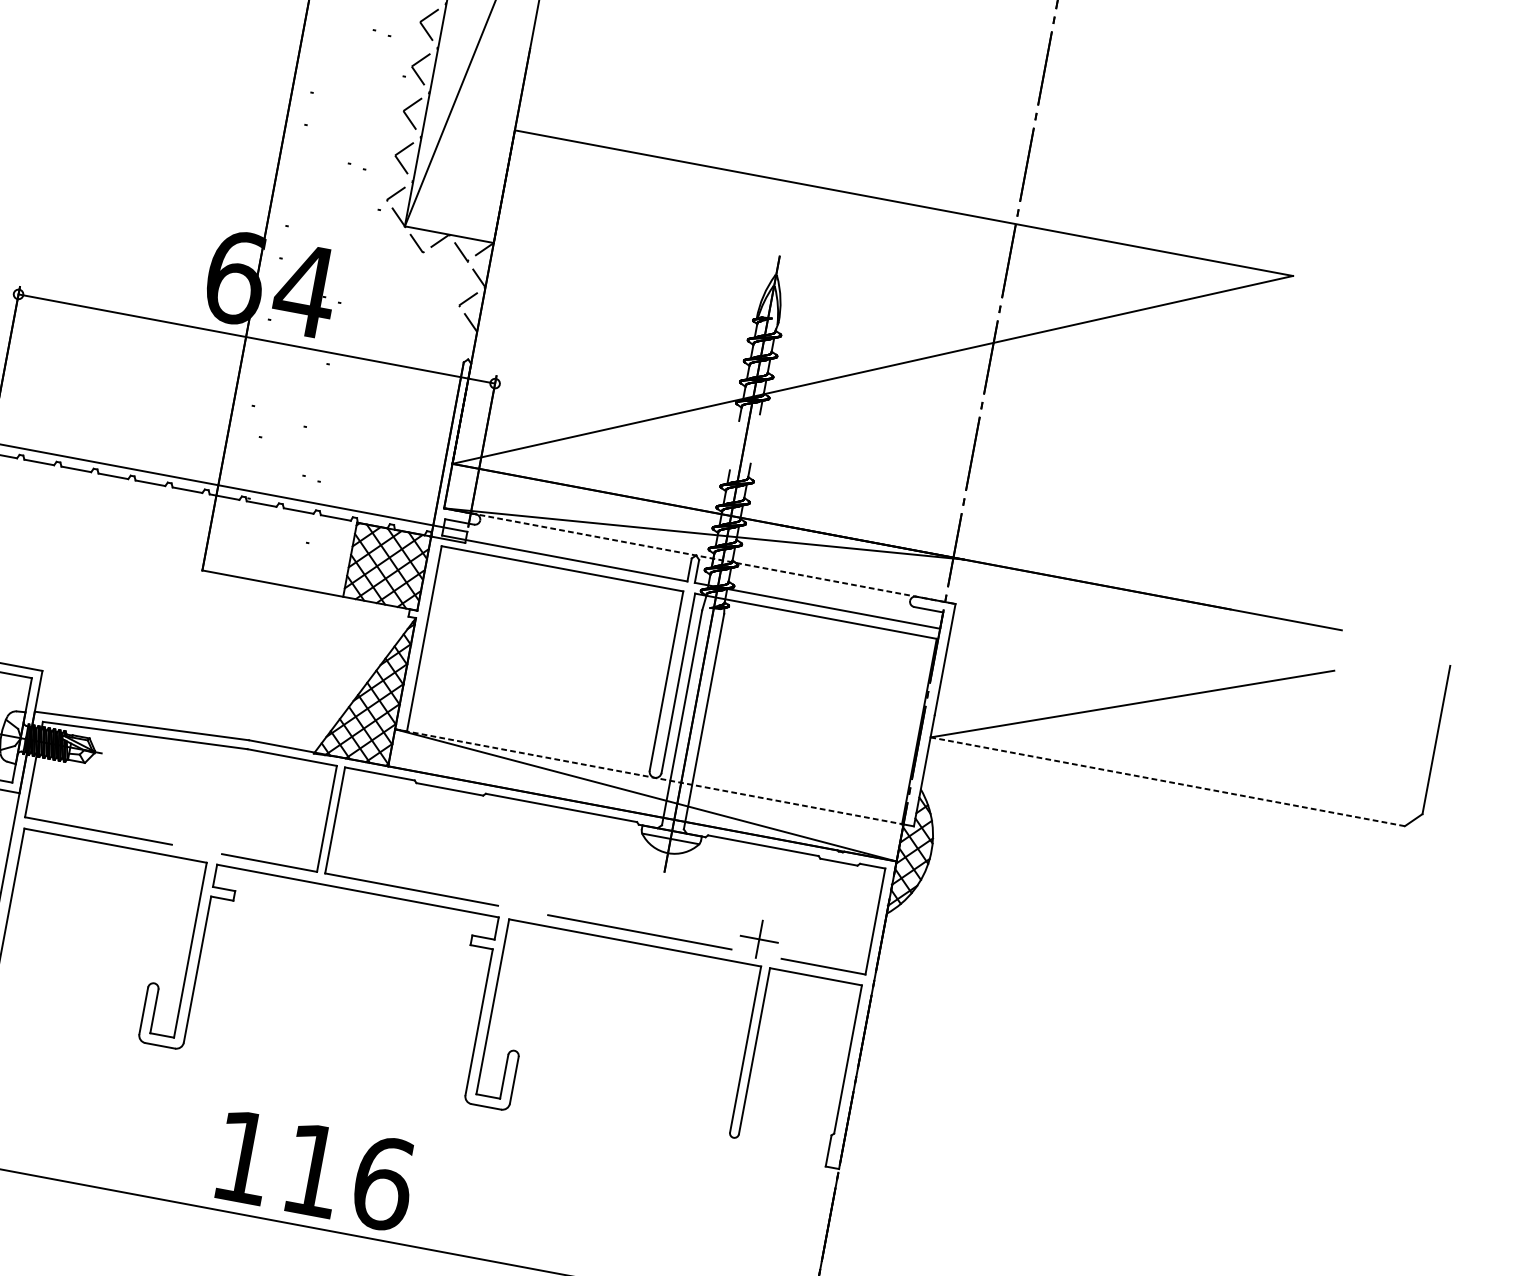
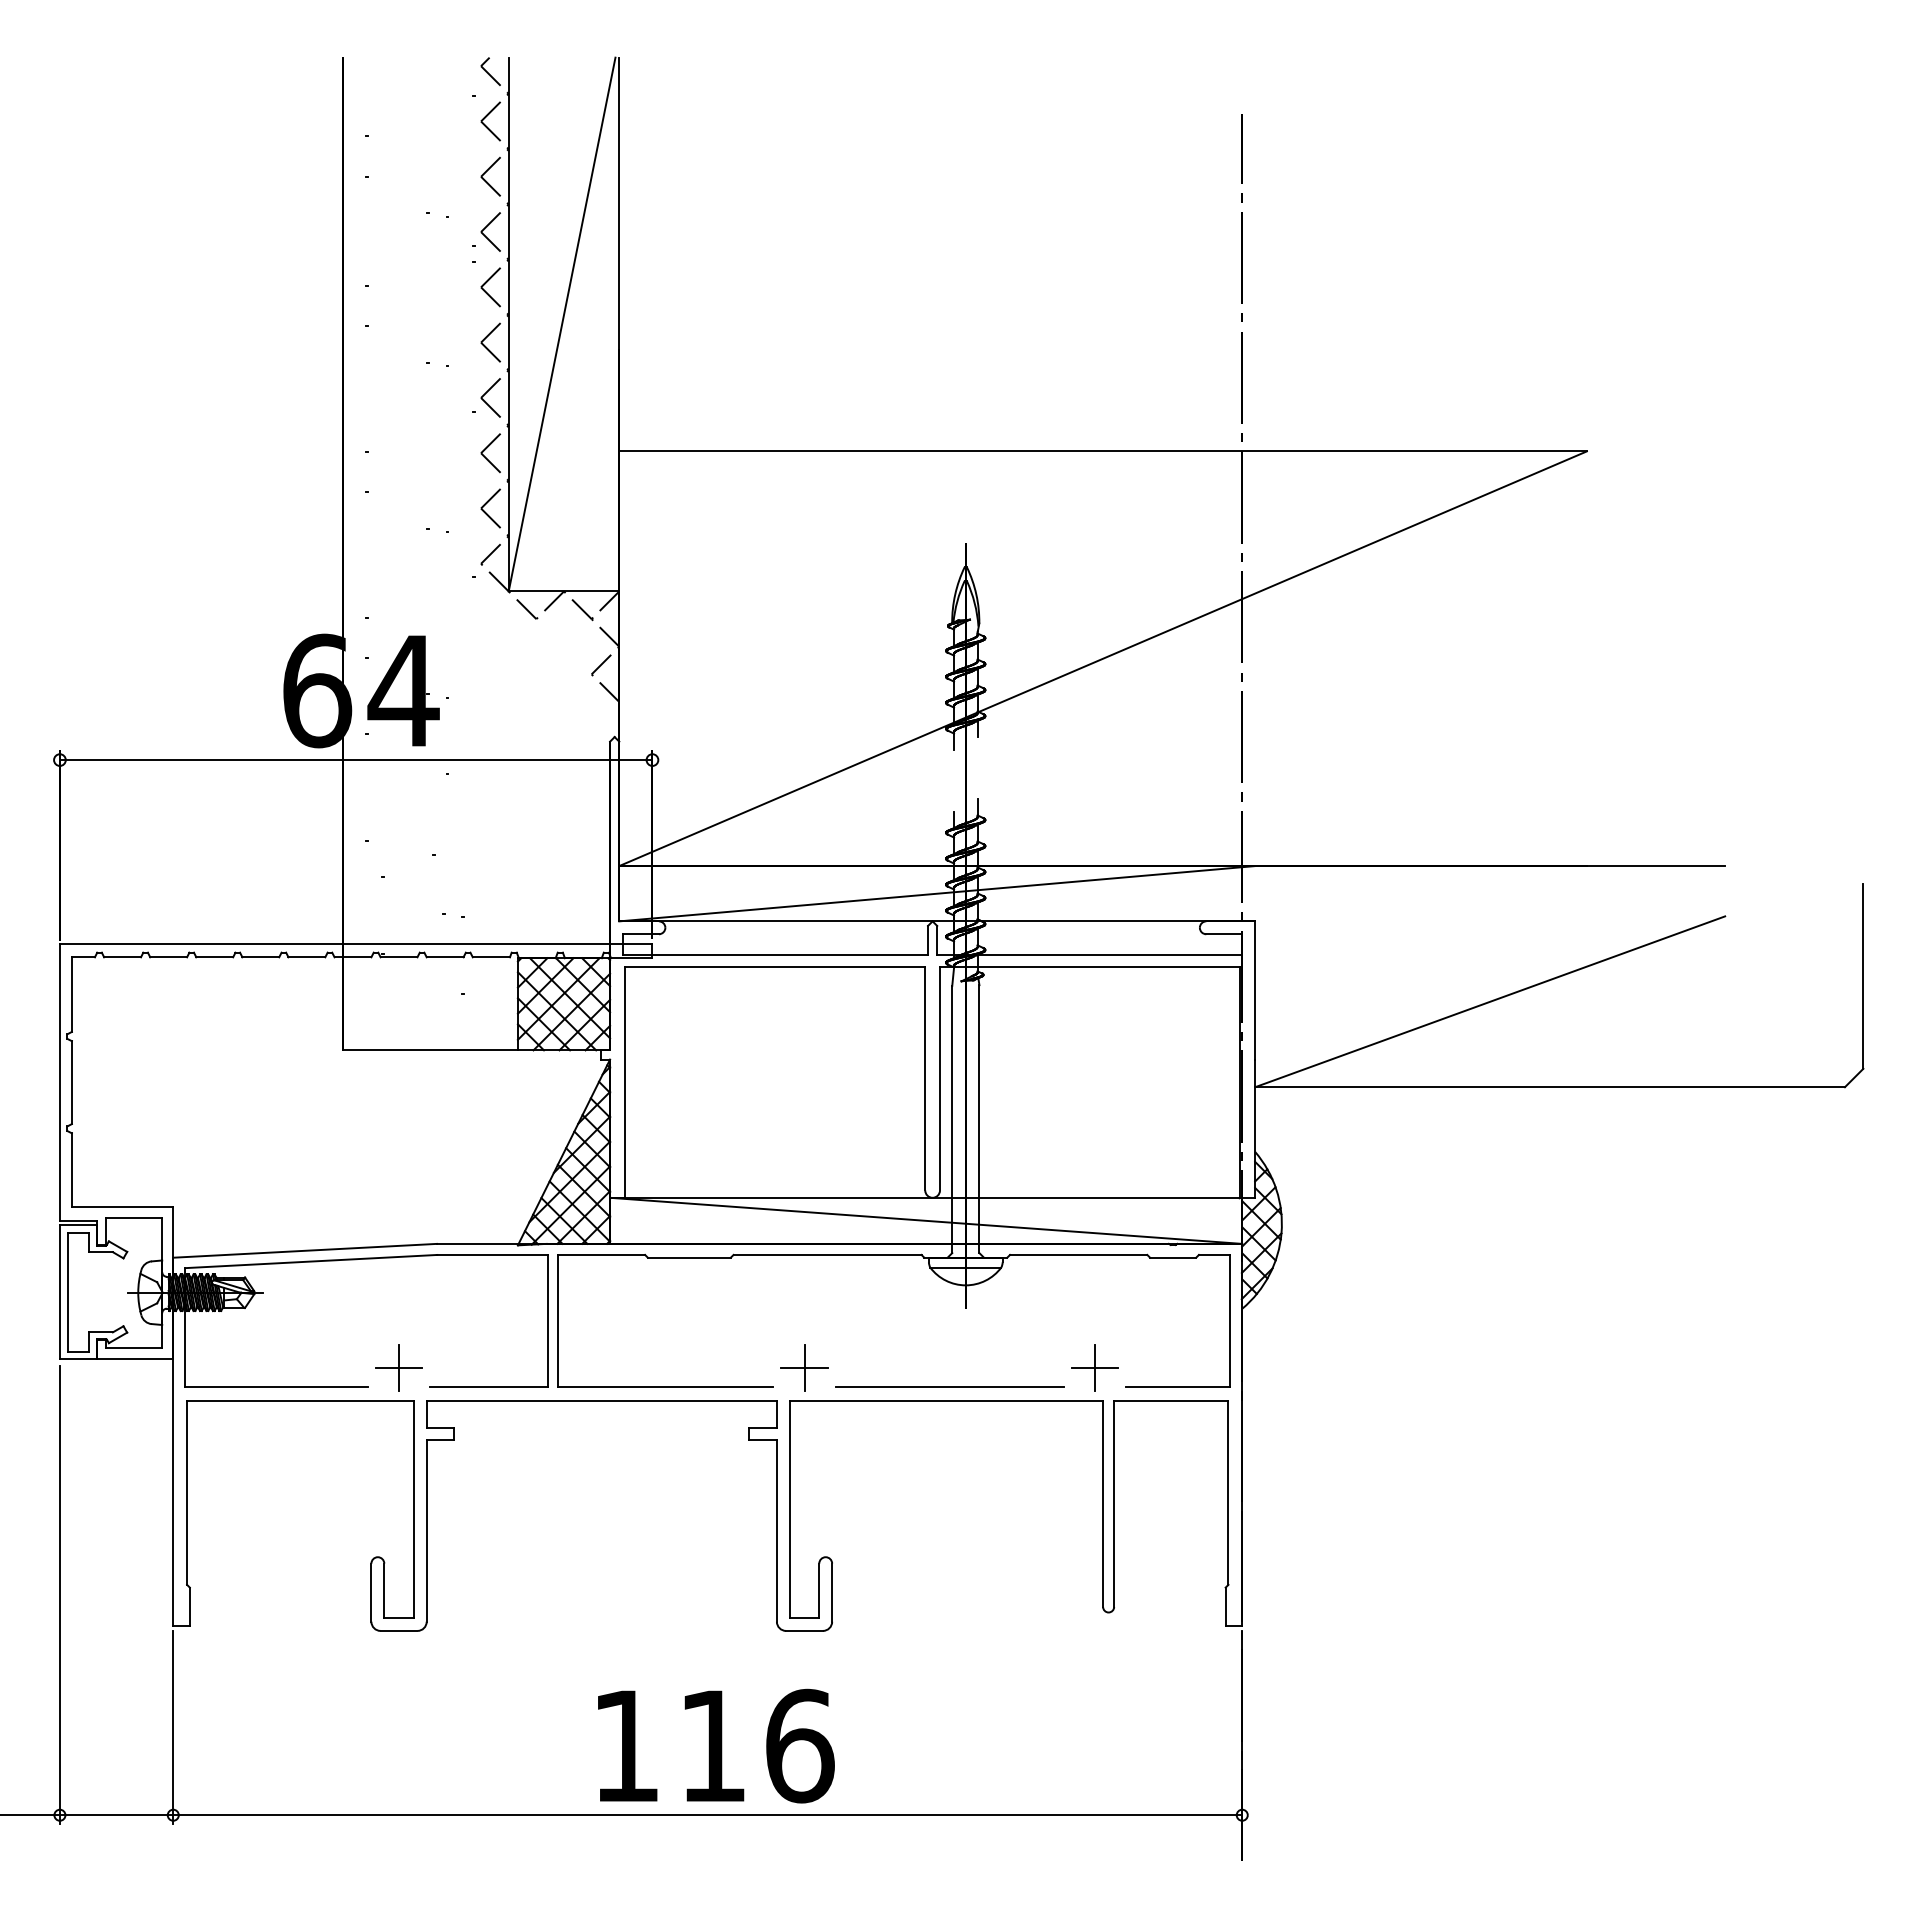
line: (700, 556) -> (937, 921), dashed -> solid
line: (649, 776) -> (926, 1197), dashed -> solid
line: (1168, 782) -> (1550, 1087), dashed -> solid
part: (199, 833) -> (398, 1367), added
part: (525, 894) -> (804, 1367), added
text: (316, 1170) -> (716, 1745), moved

